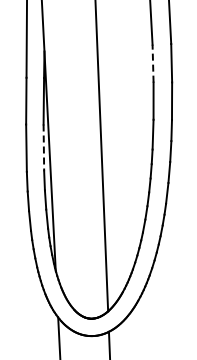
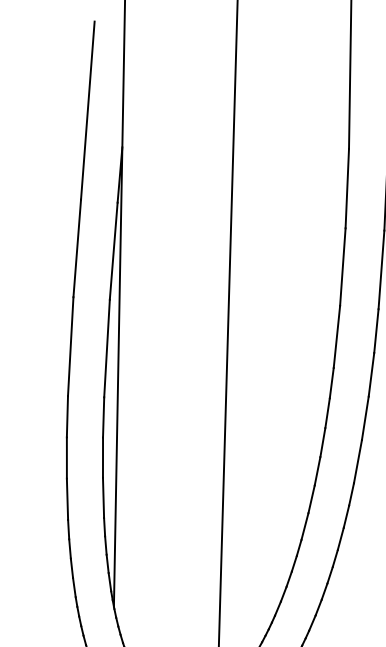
line: (153, 63) -> (348, 188), dashed -> solid
line: (43, 148) -> (106, 349), dashed -> solid

